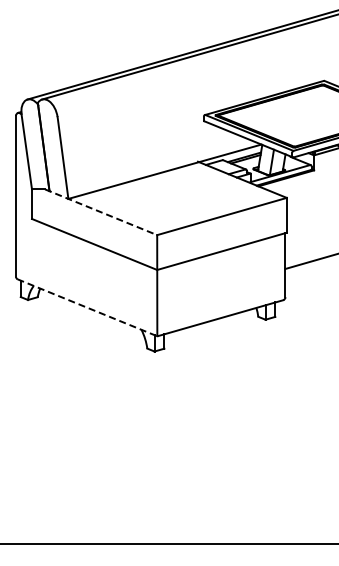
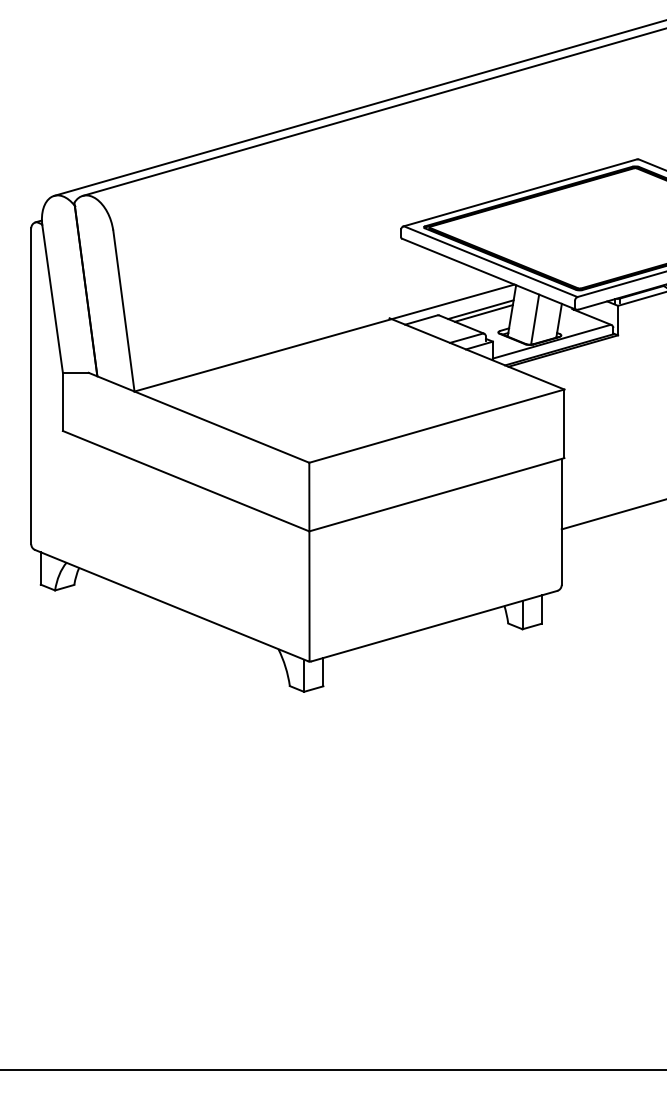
line: (101, 212) -> (199, 418), dashed -> solid
line: (87, 307) -> (172, 605), dashed -> solid

